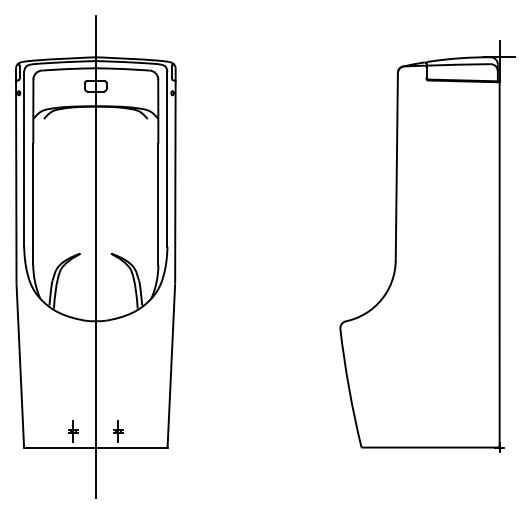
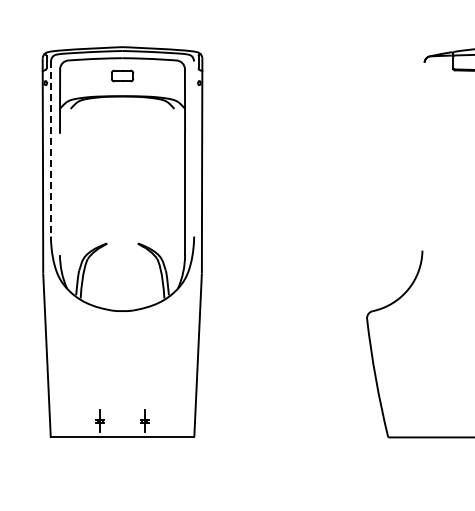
line: (167, 158) -> (194, 148), removed
line: (24, 159) -> (51, 149), solid -> dashed
line: (396, 166) -> (423, 156), removed
line: (33, 204) -> (60, 194), removed
line: (95, 256) -> (122, 246), removed

